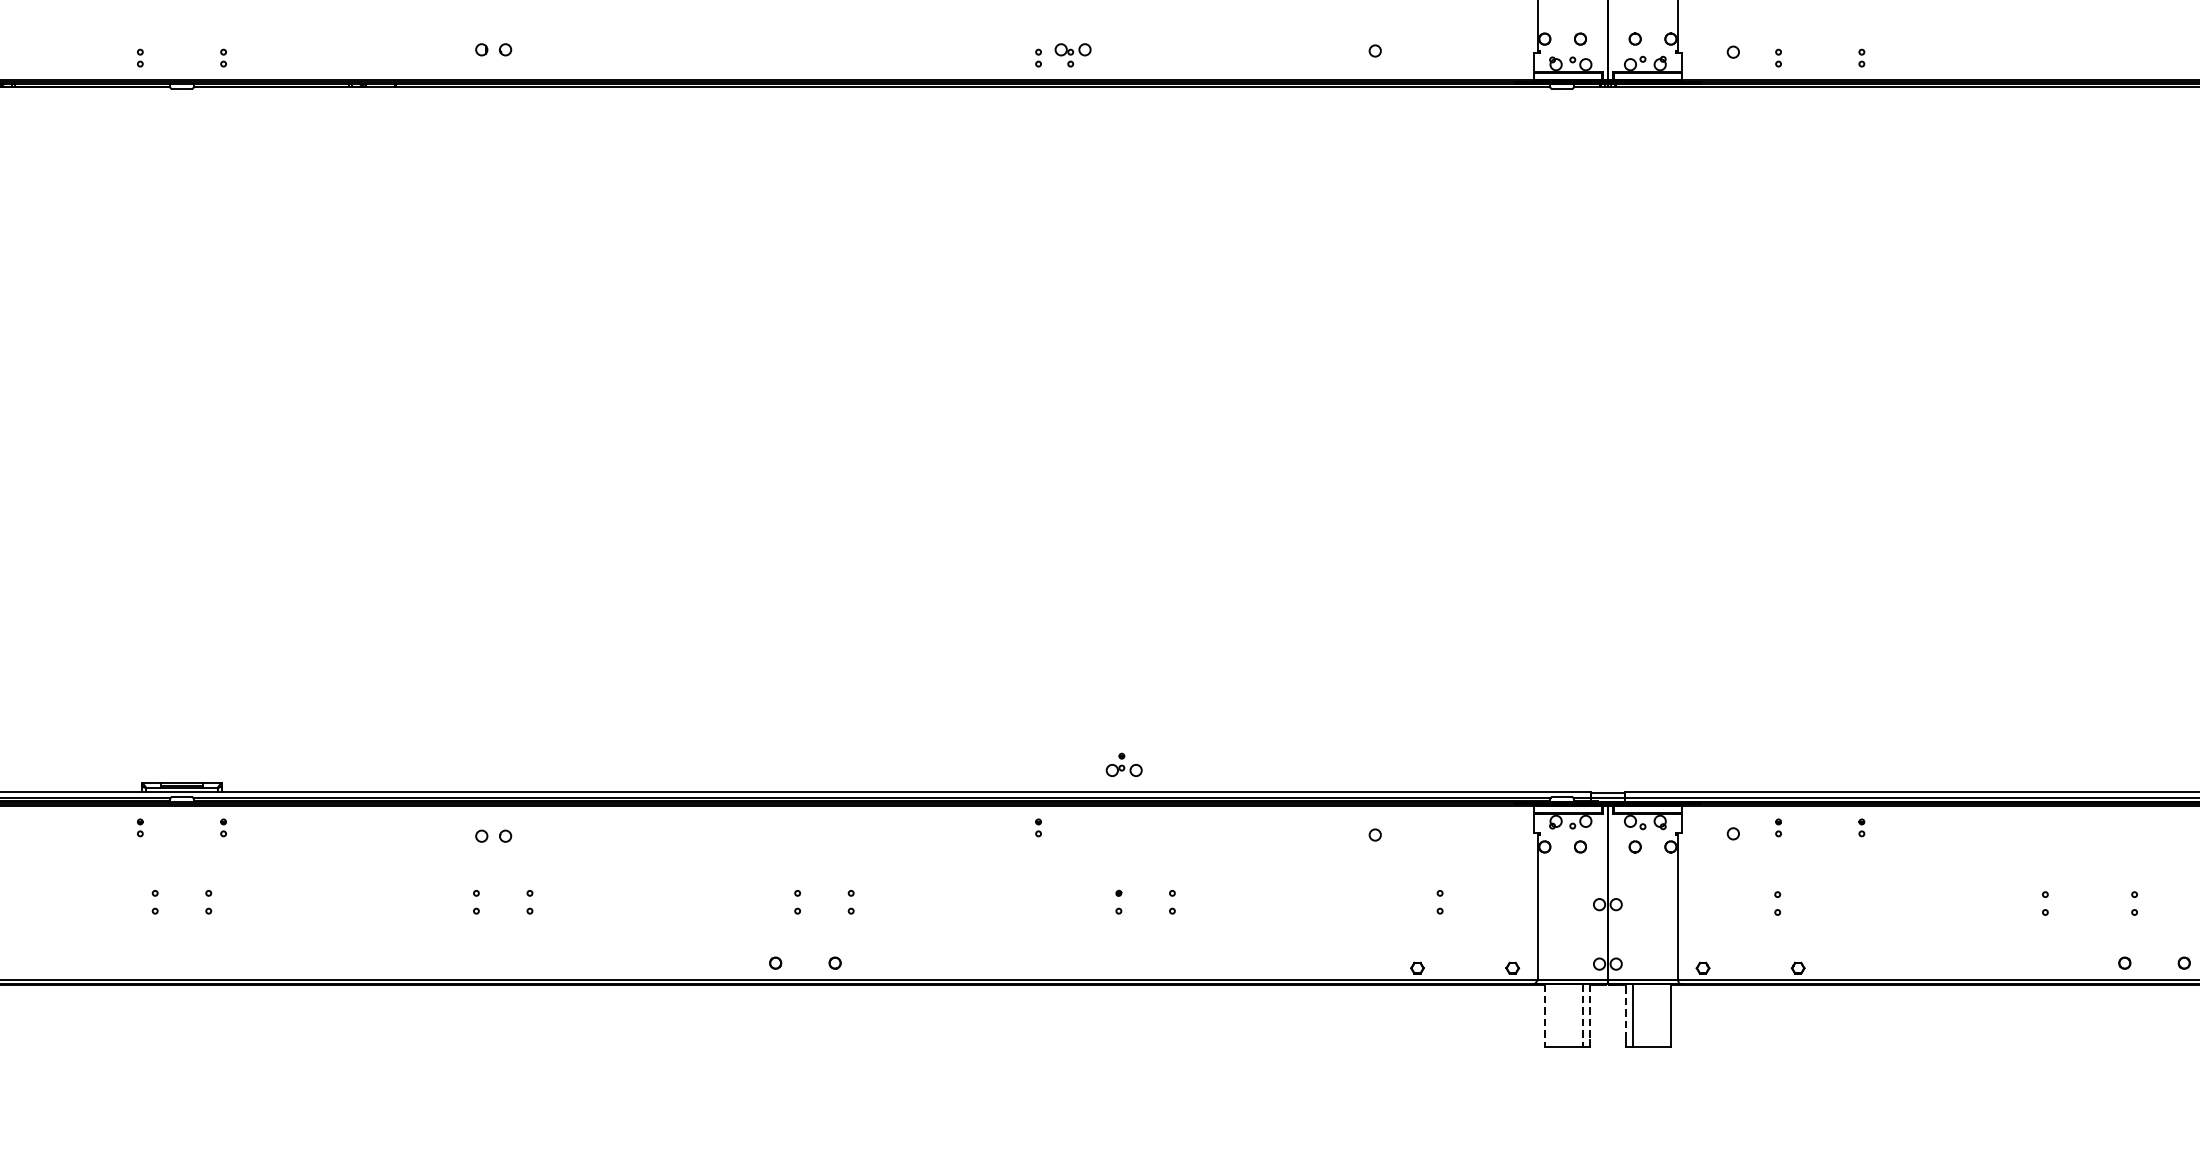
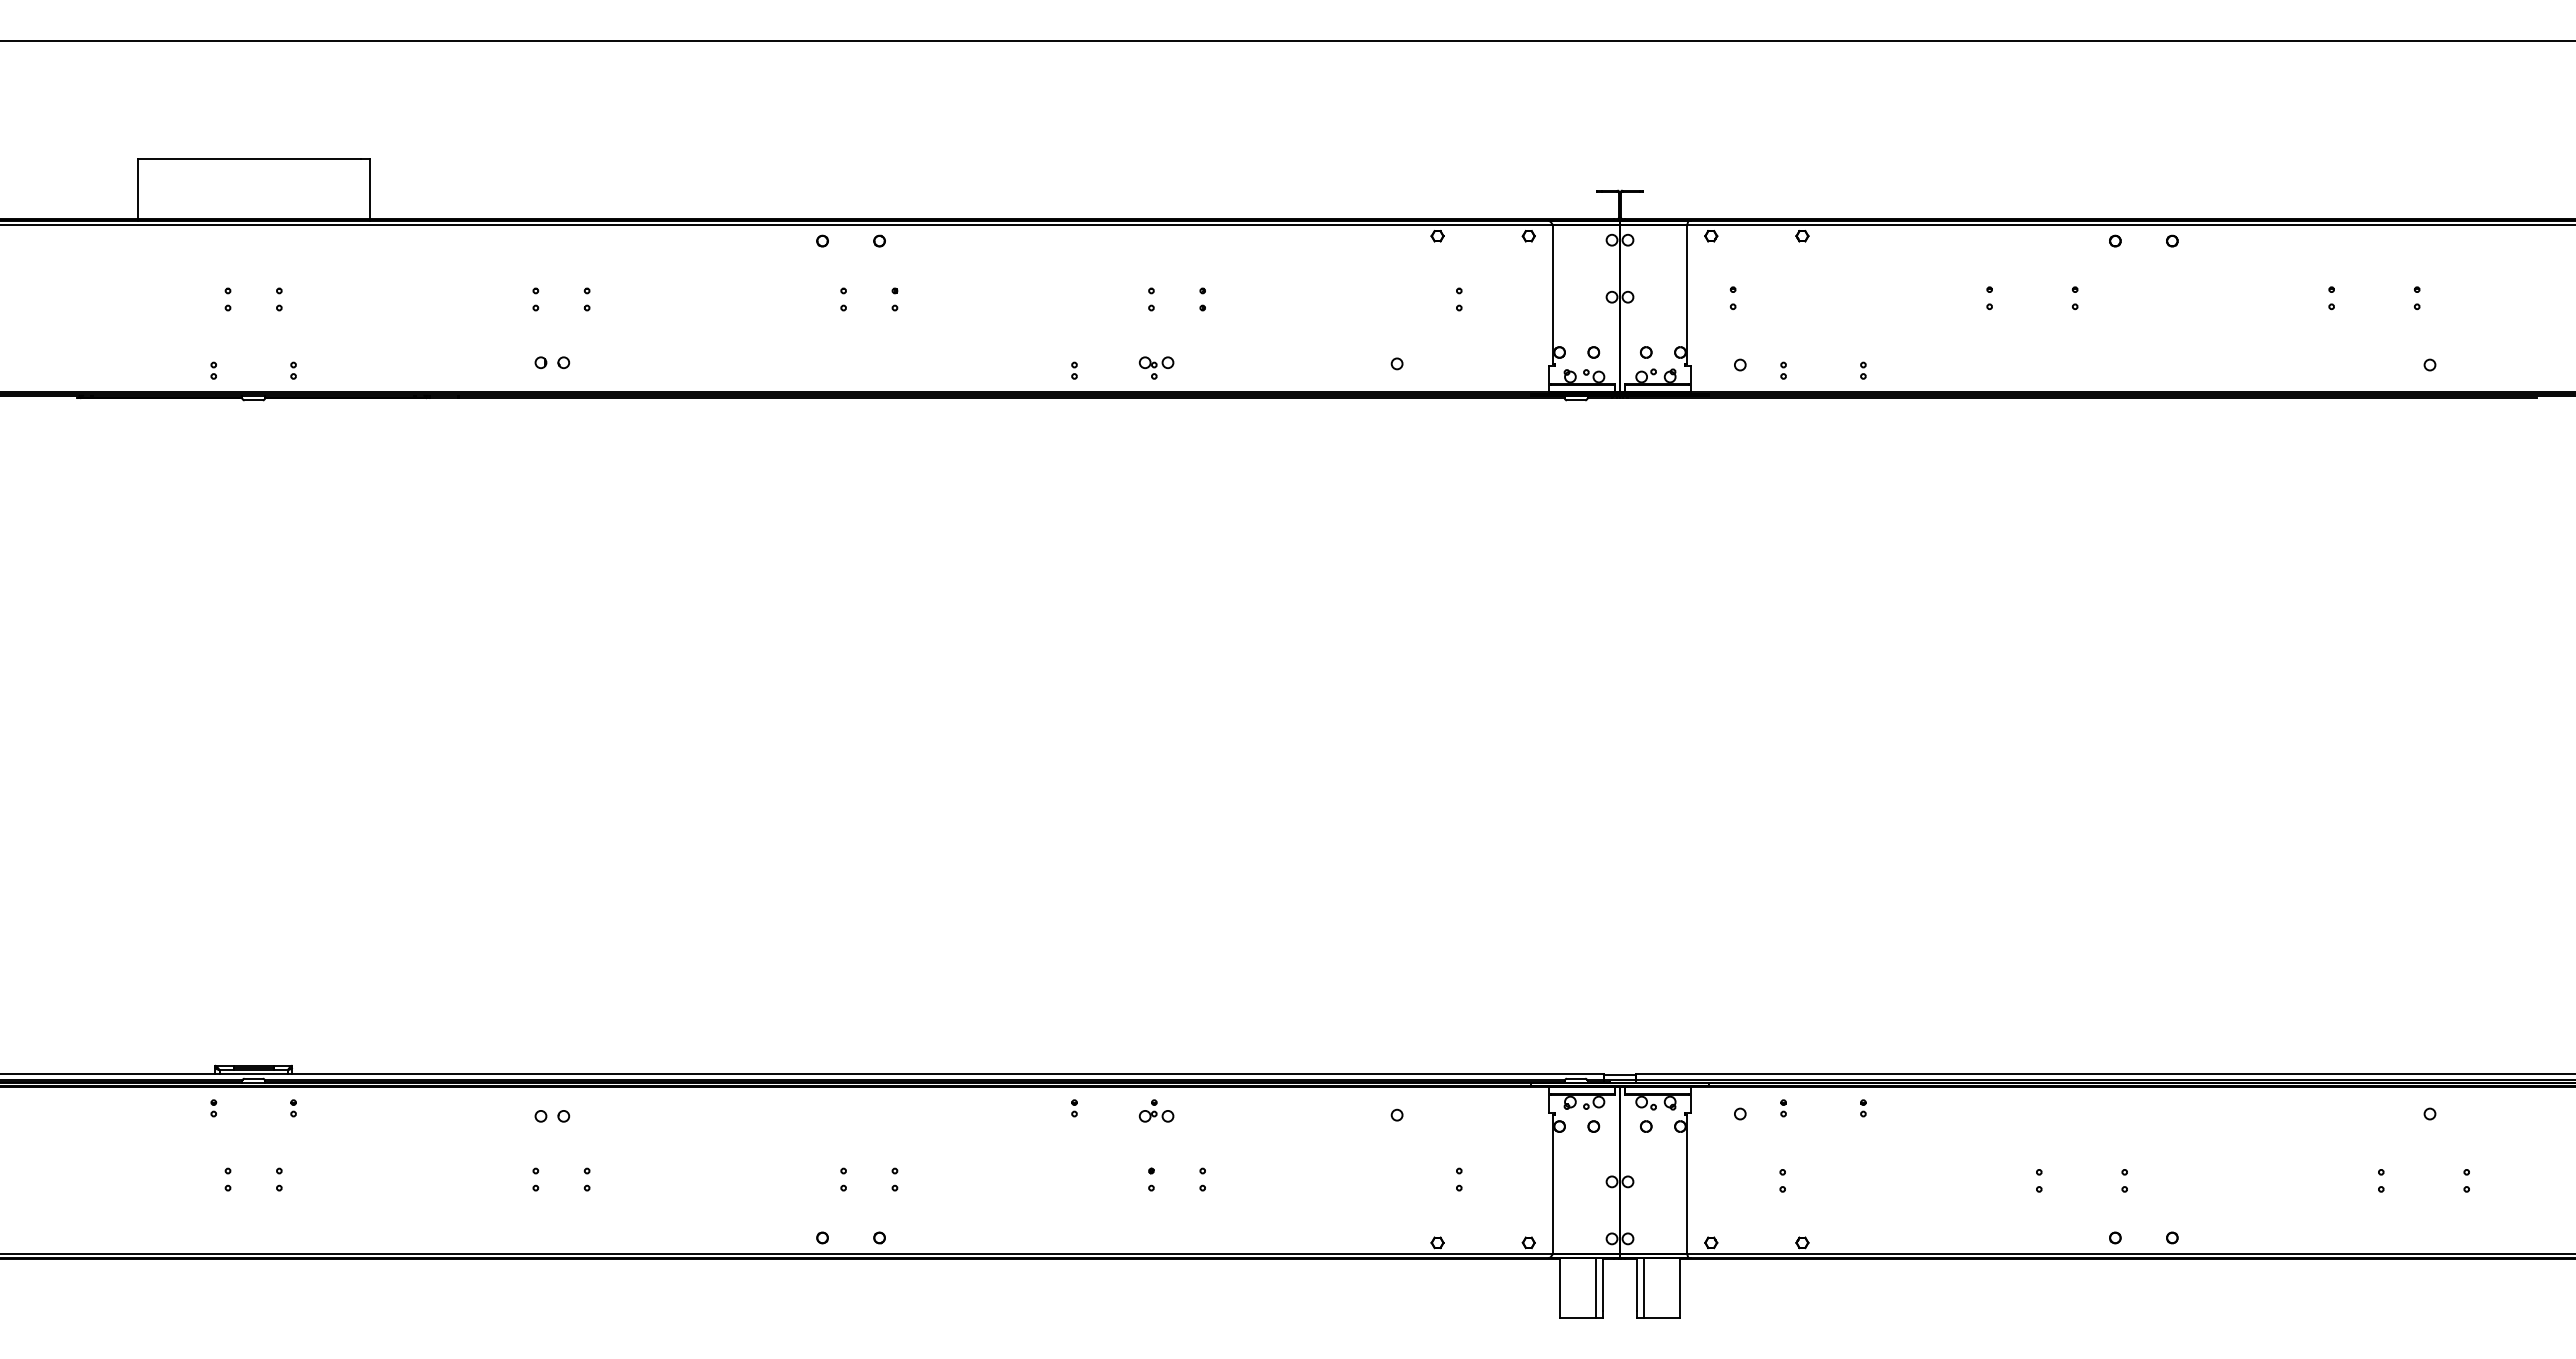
part: (1073, 54) -> (1156, 367), moved
part: (1124, 764) -> (1156, 1110), moved
line: (1589, 1011) -> (1602, 1284), dashed -> solid
line: (1626, 1011) -> (1637, 1284), dashed -> solid
line: (1544, 1015) -> (1559, 1288), dashed -> solid
line: (1583, 1015) -> (1596, 1288), dashed -> solid

